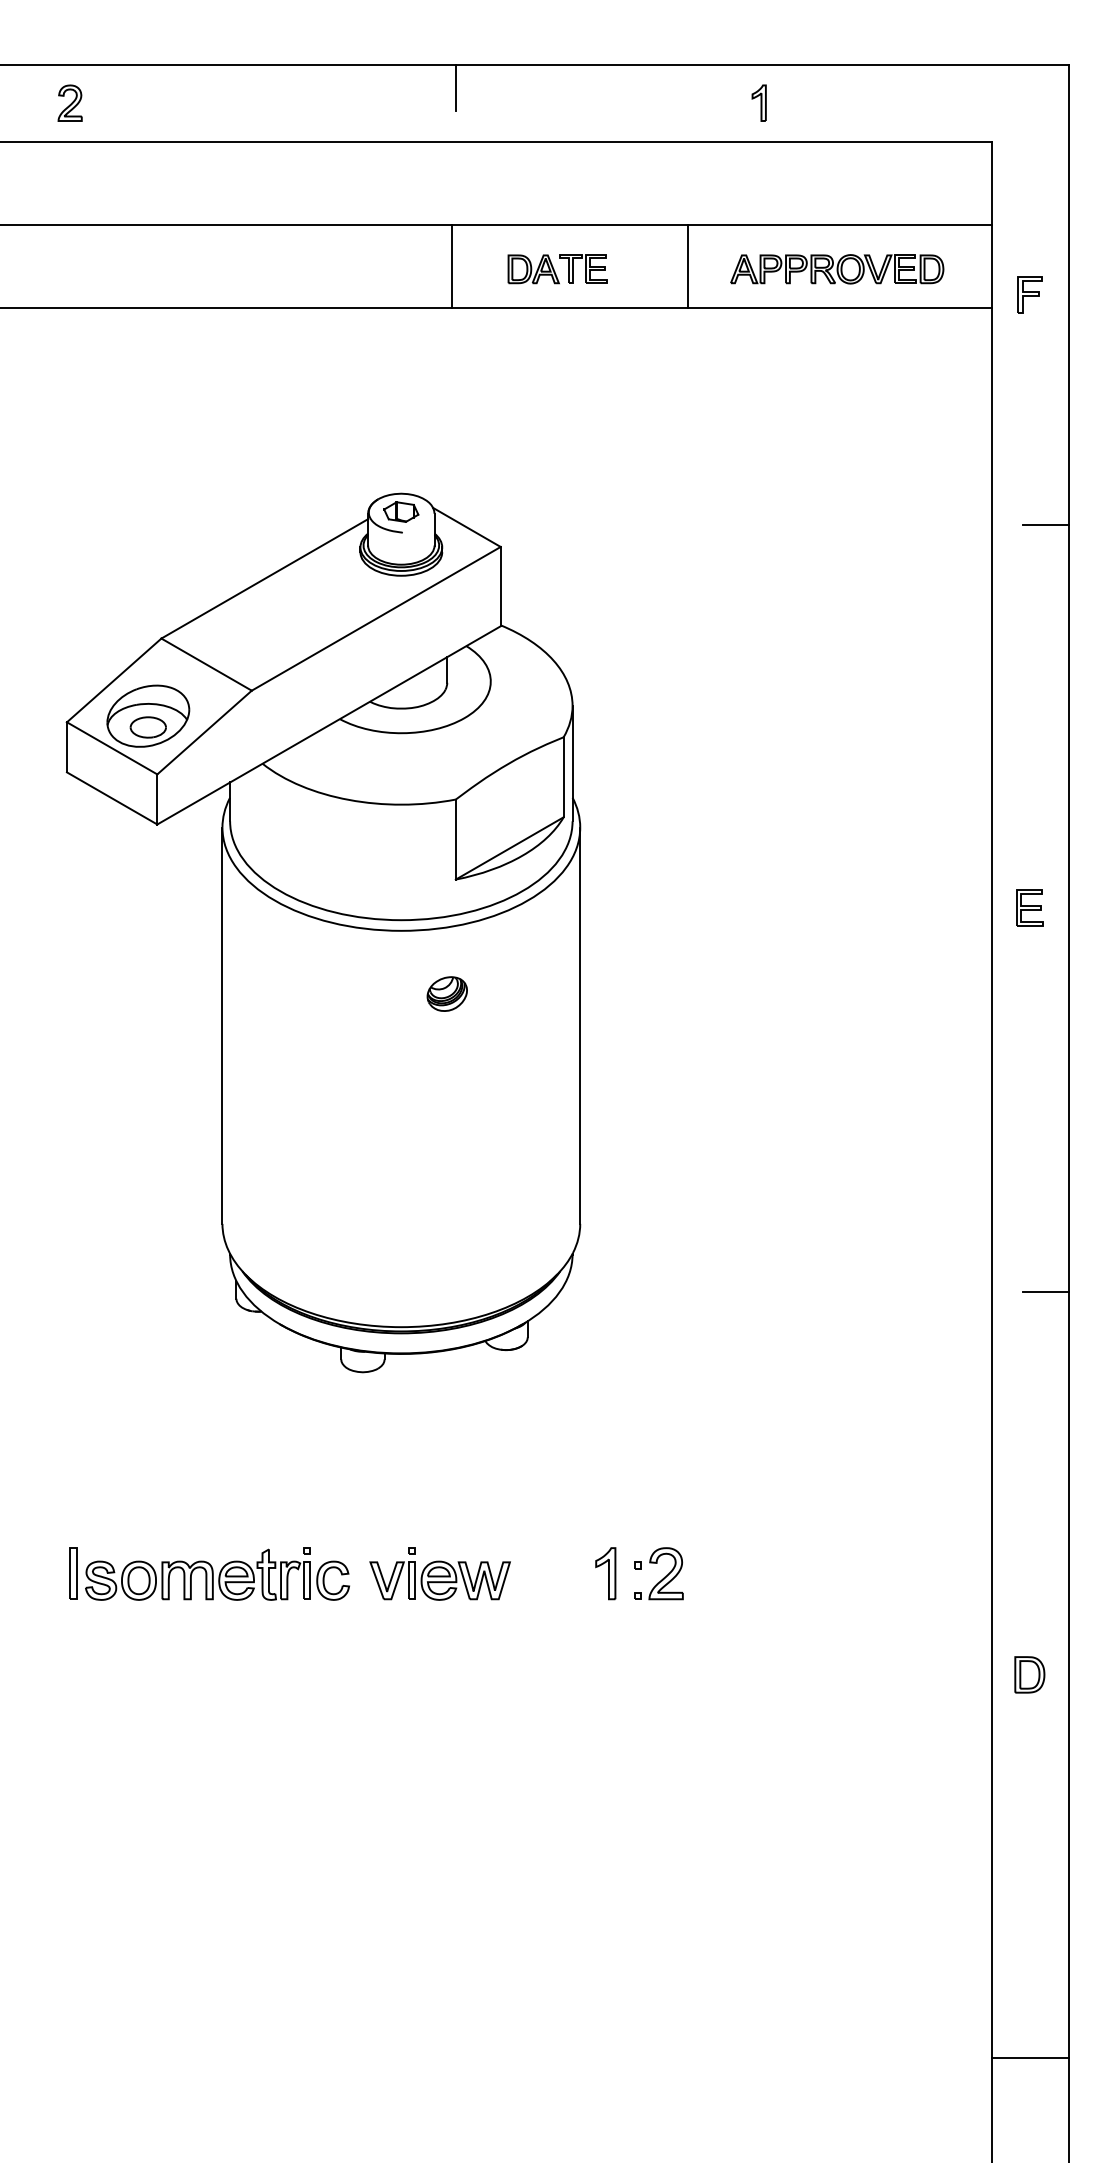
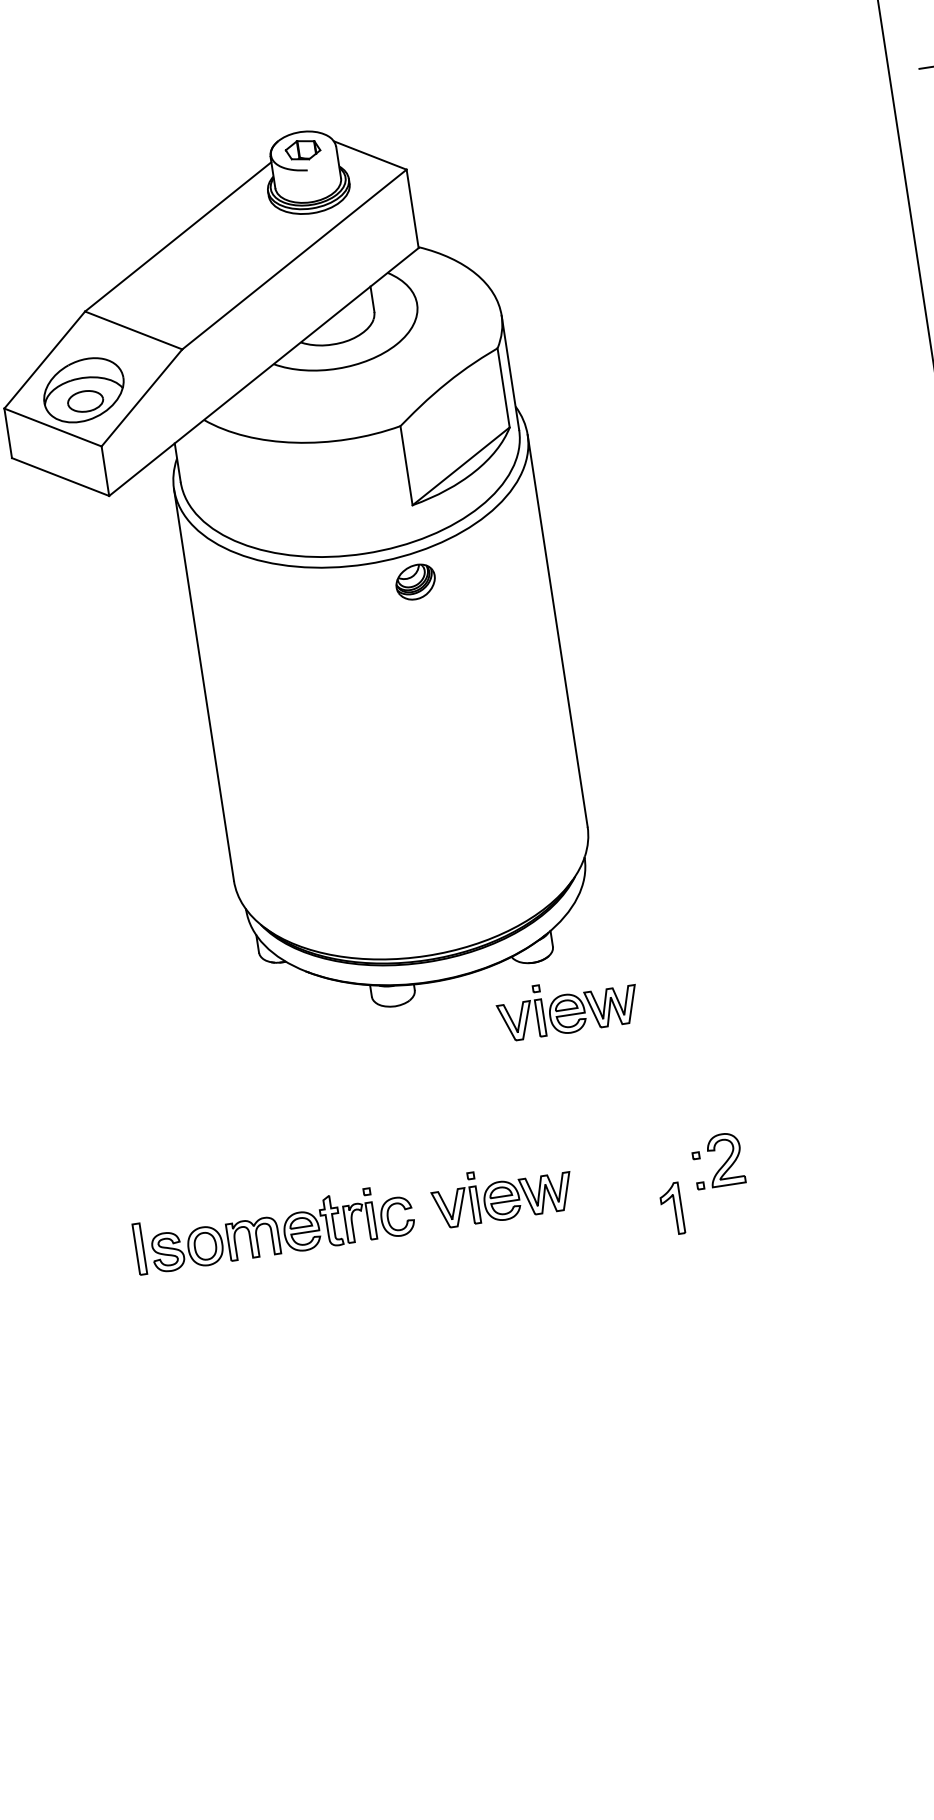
part: (446, 993) -> (414, 581), moved
part: (532, 1398) -> (566, 1006), added
part: (605, 1573) -> (671, 1209), moved

